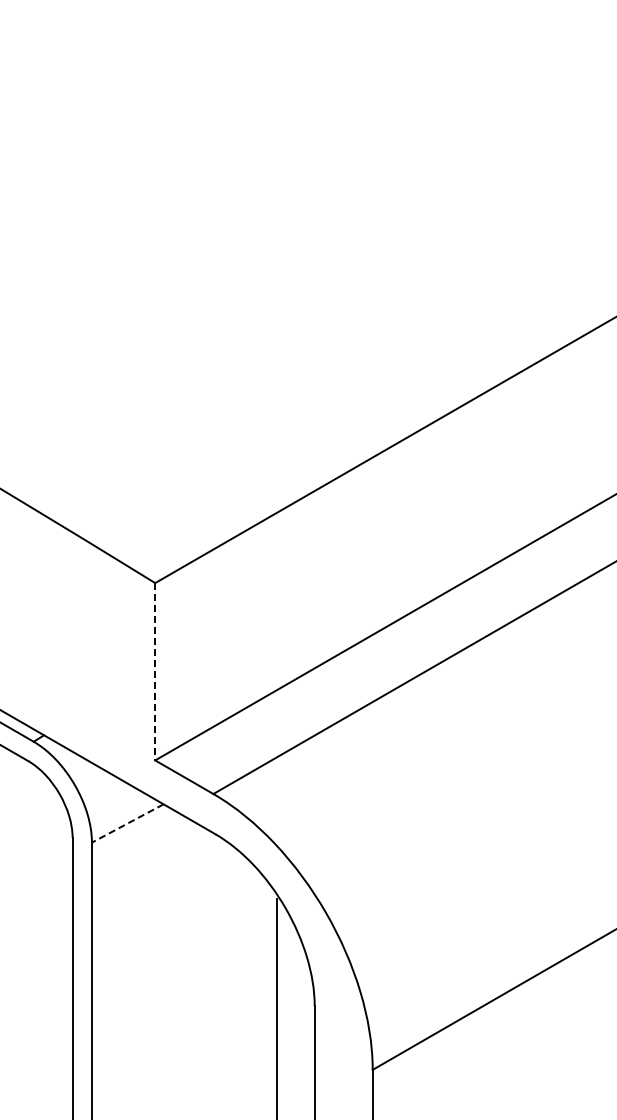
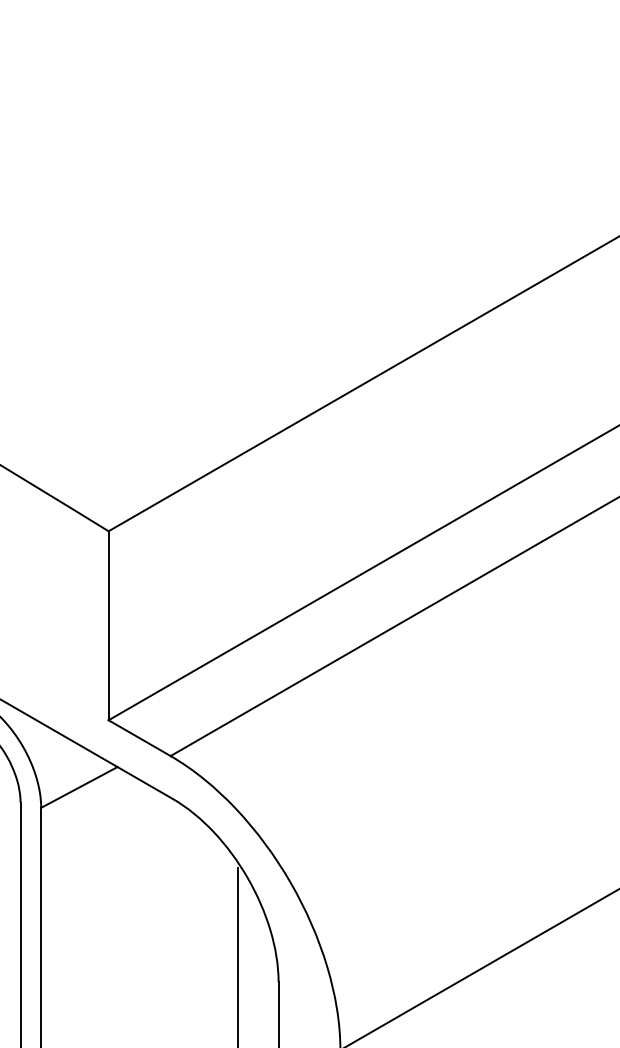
line: (155, 671) -> (108, 625), dashed -> solid
line: (127, 823) -> (79, 787), dashed -> solid

